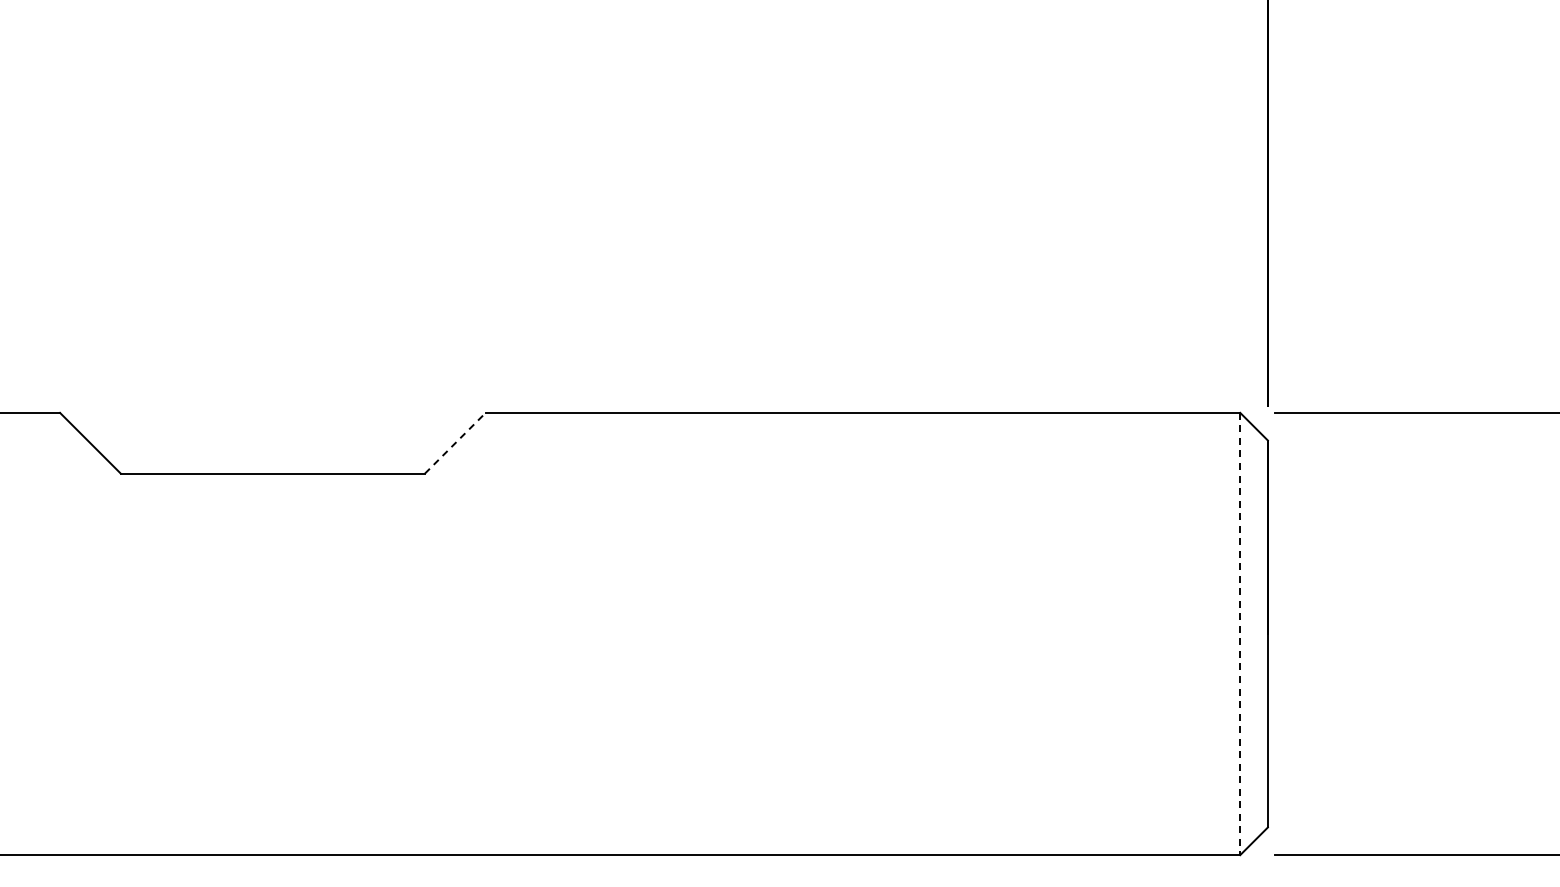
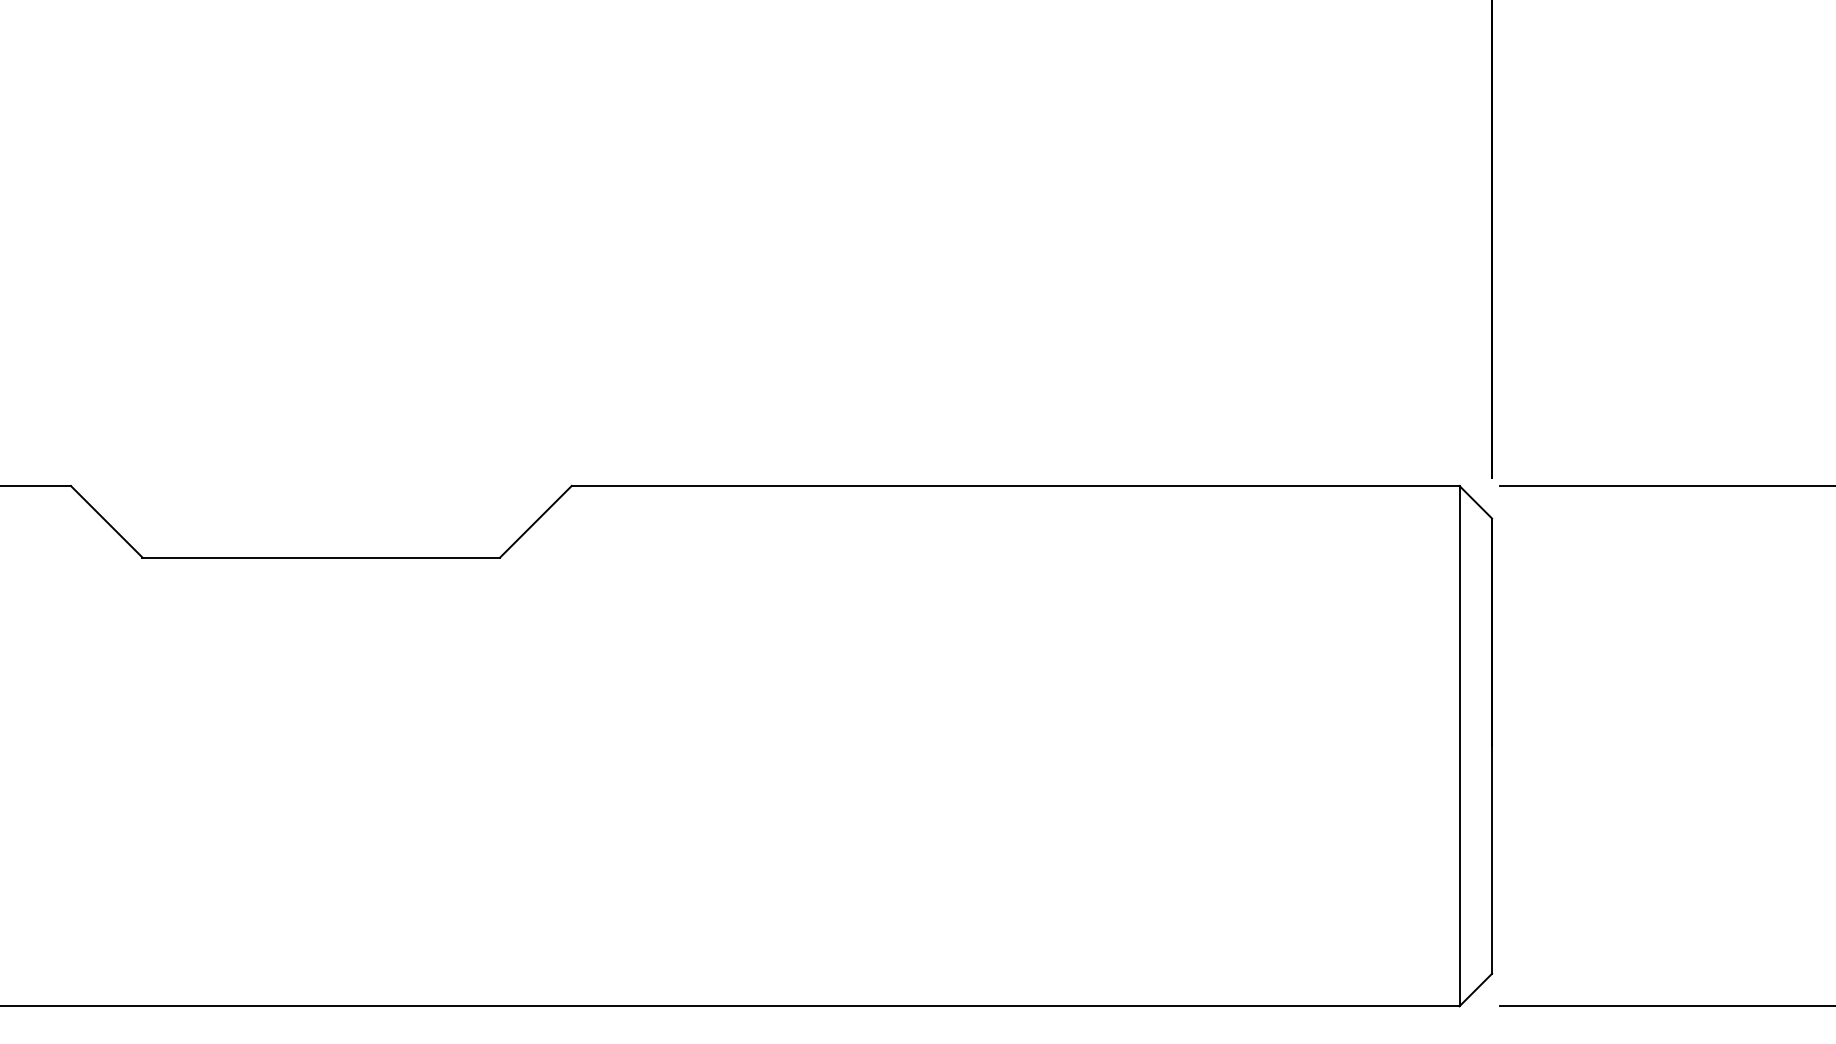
line: (455, 443) -> (536, 522), dashed -> solid
line: (1240, 634) -> (1459, 746), dashed -> solid

